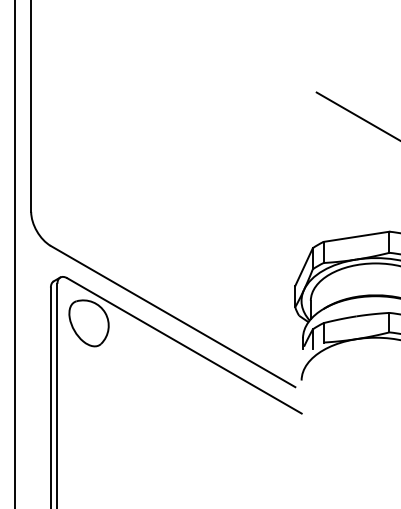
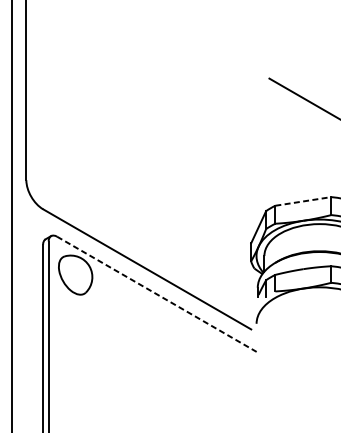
line: (357, 236) -> (304, 201), solid -> dashed
line: (184, 346) -> (156, 294), solid -> dashed

